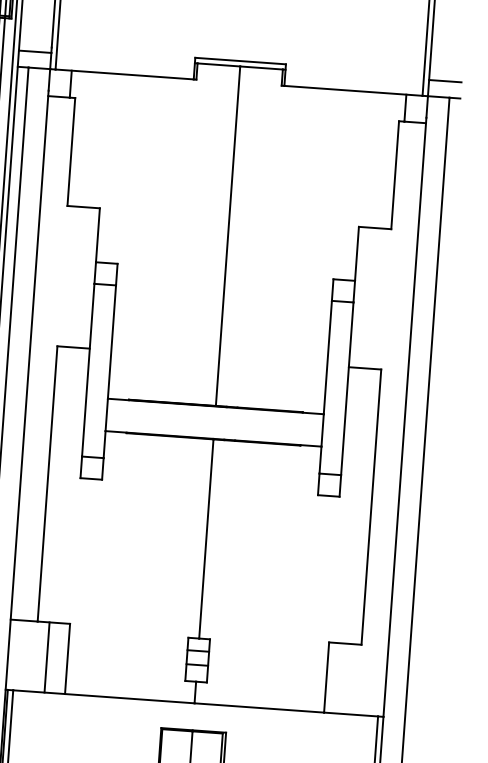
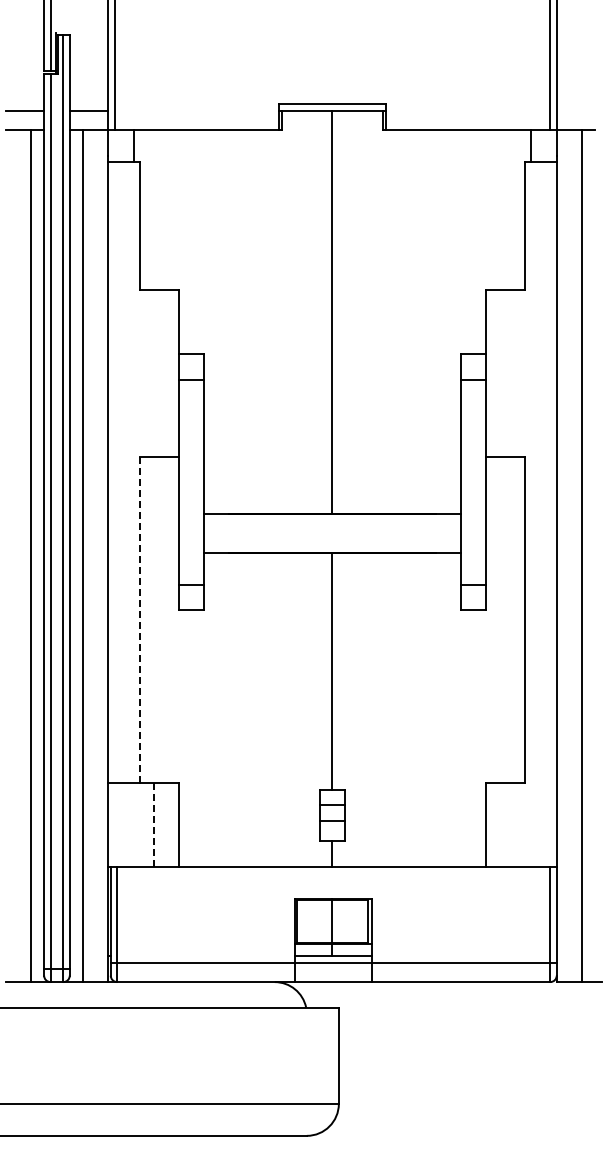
line: (444, 80) -> (575, 110), removed
line: (47, 484) -> (140, 620), solid -> dashed
line: (47, 657) -> (154, 825), solid -> dashed

